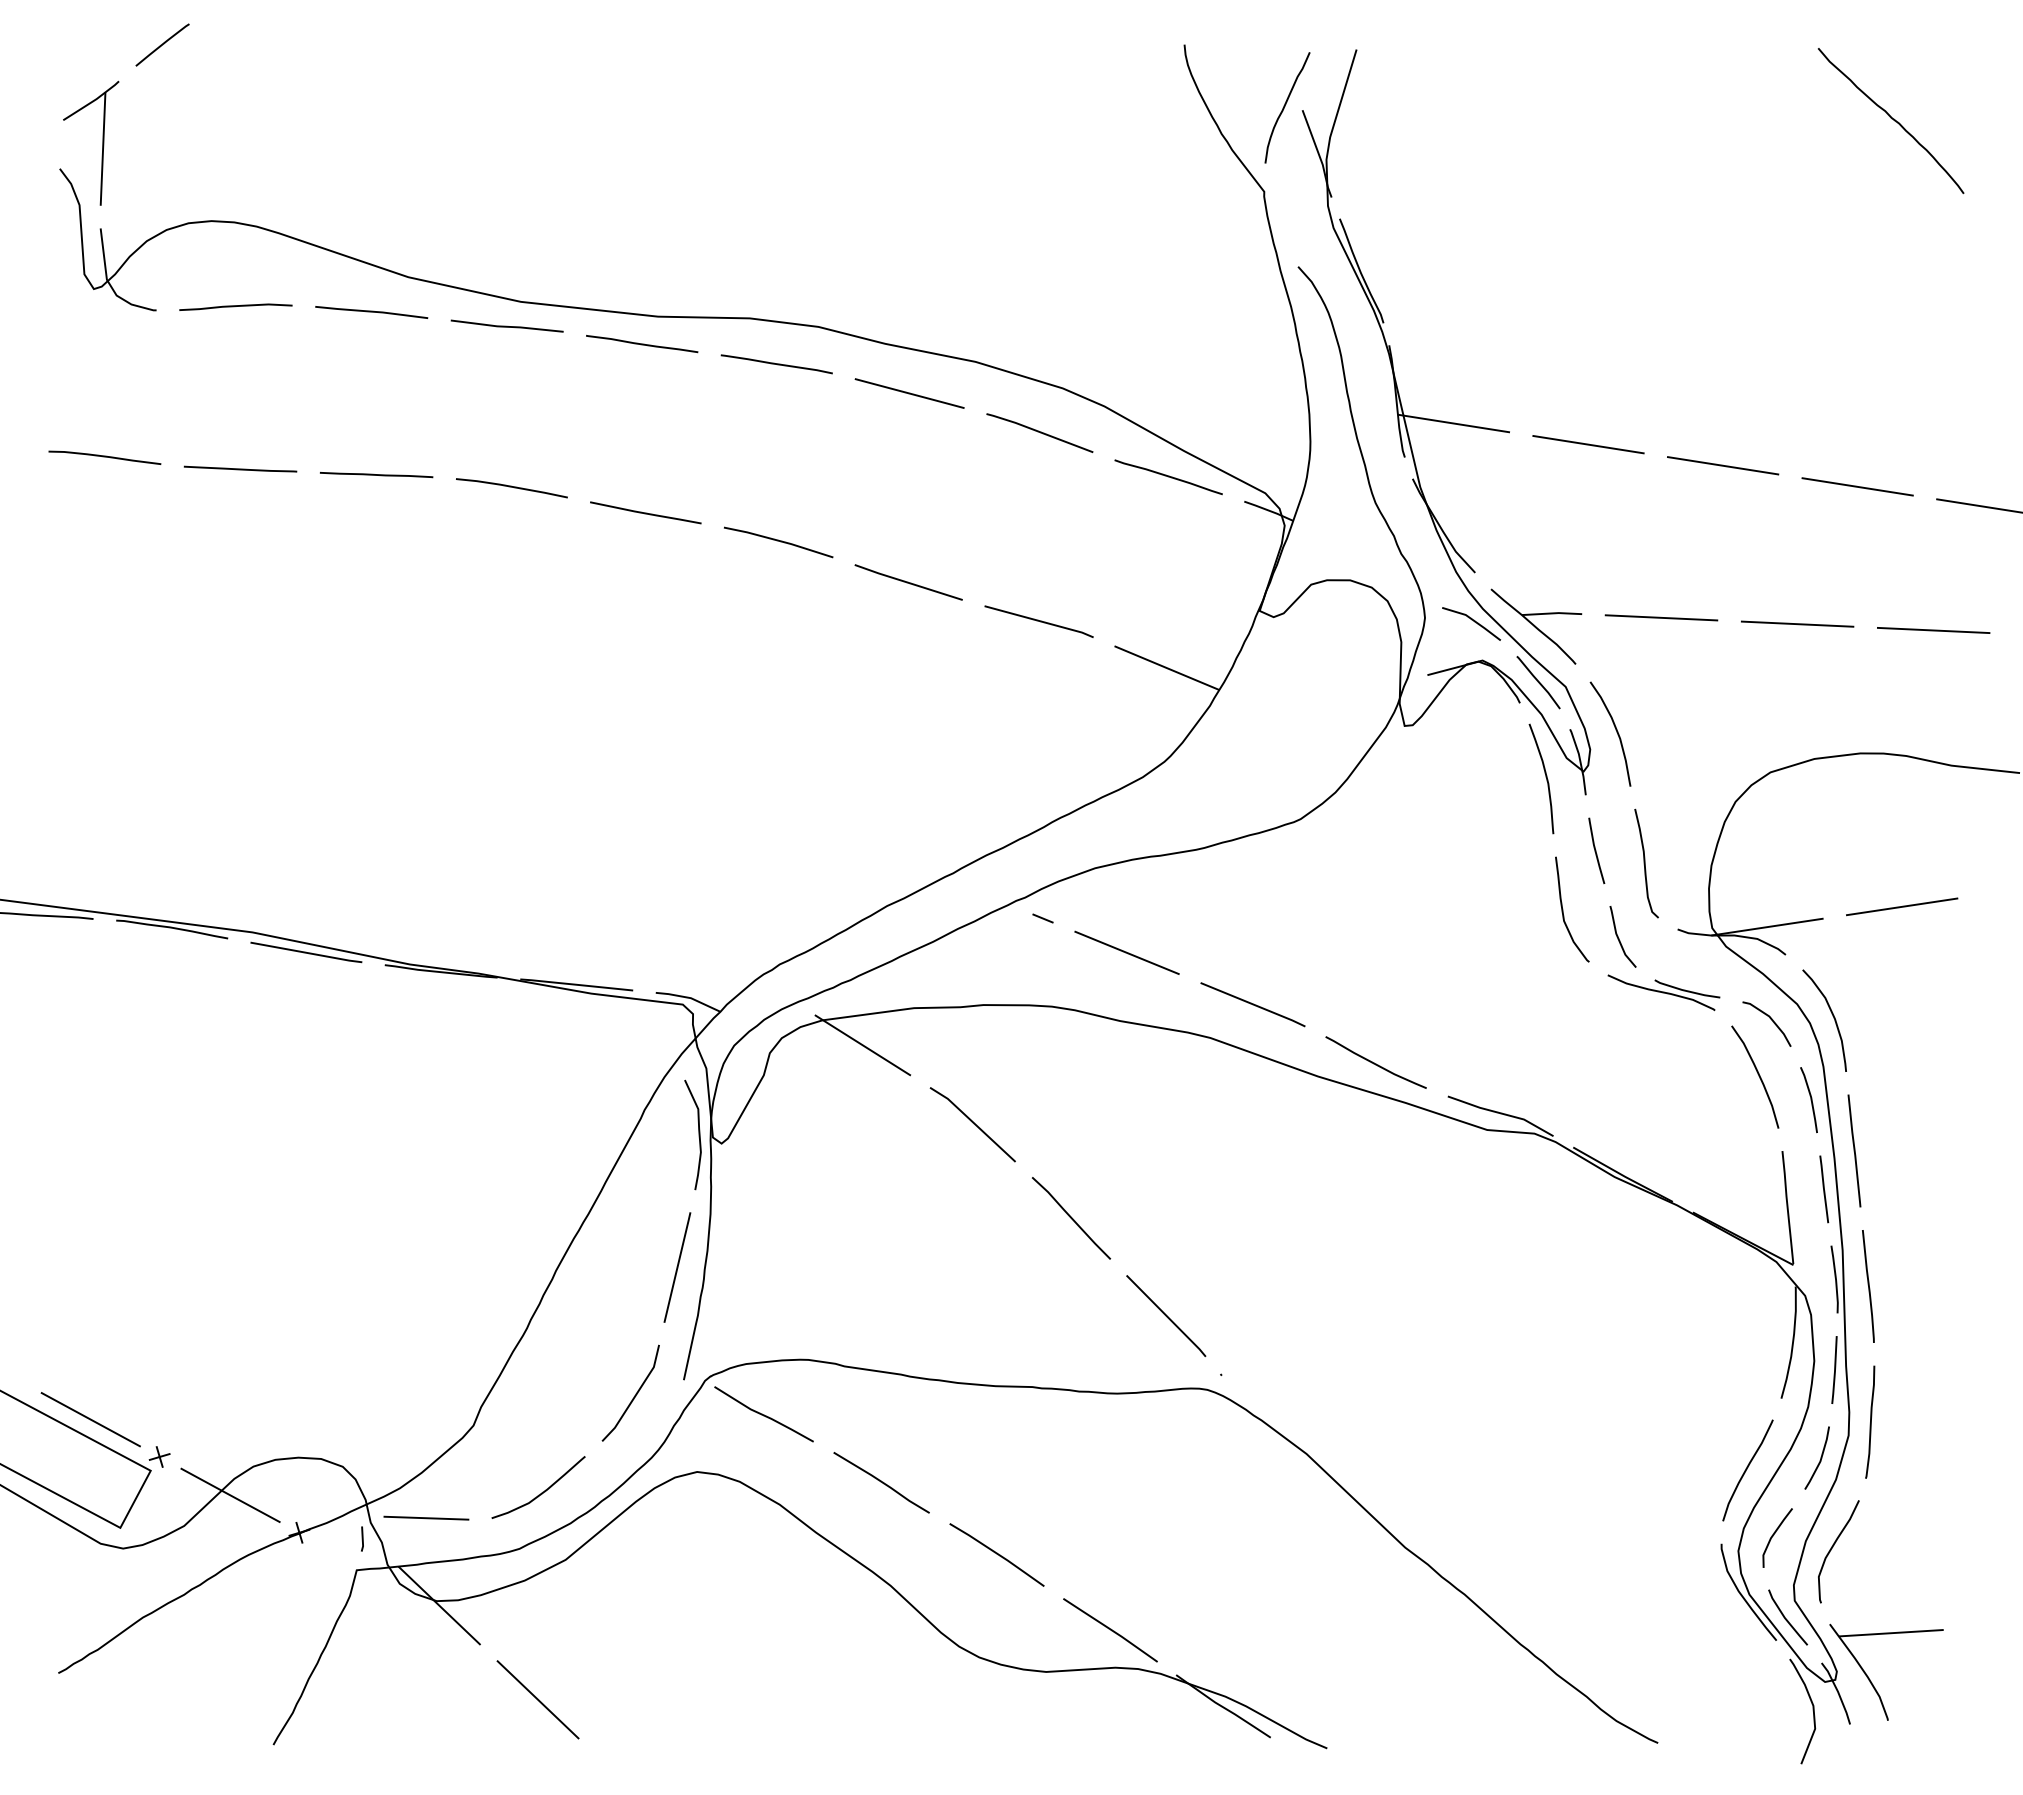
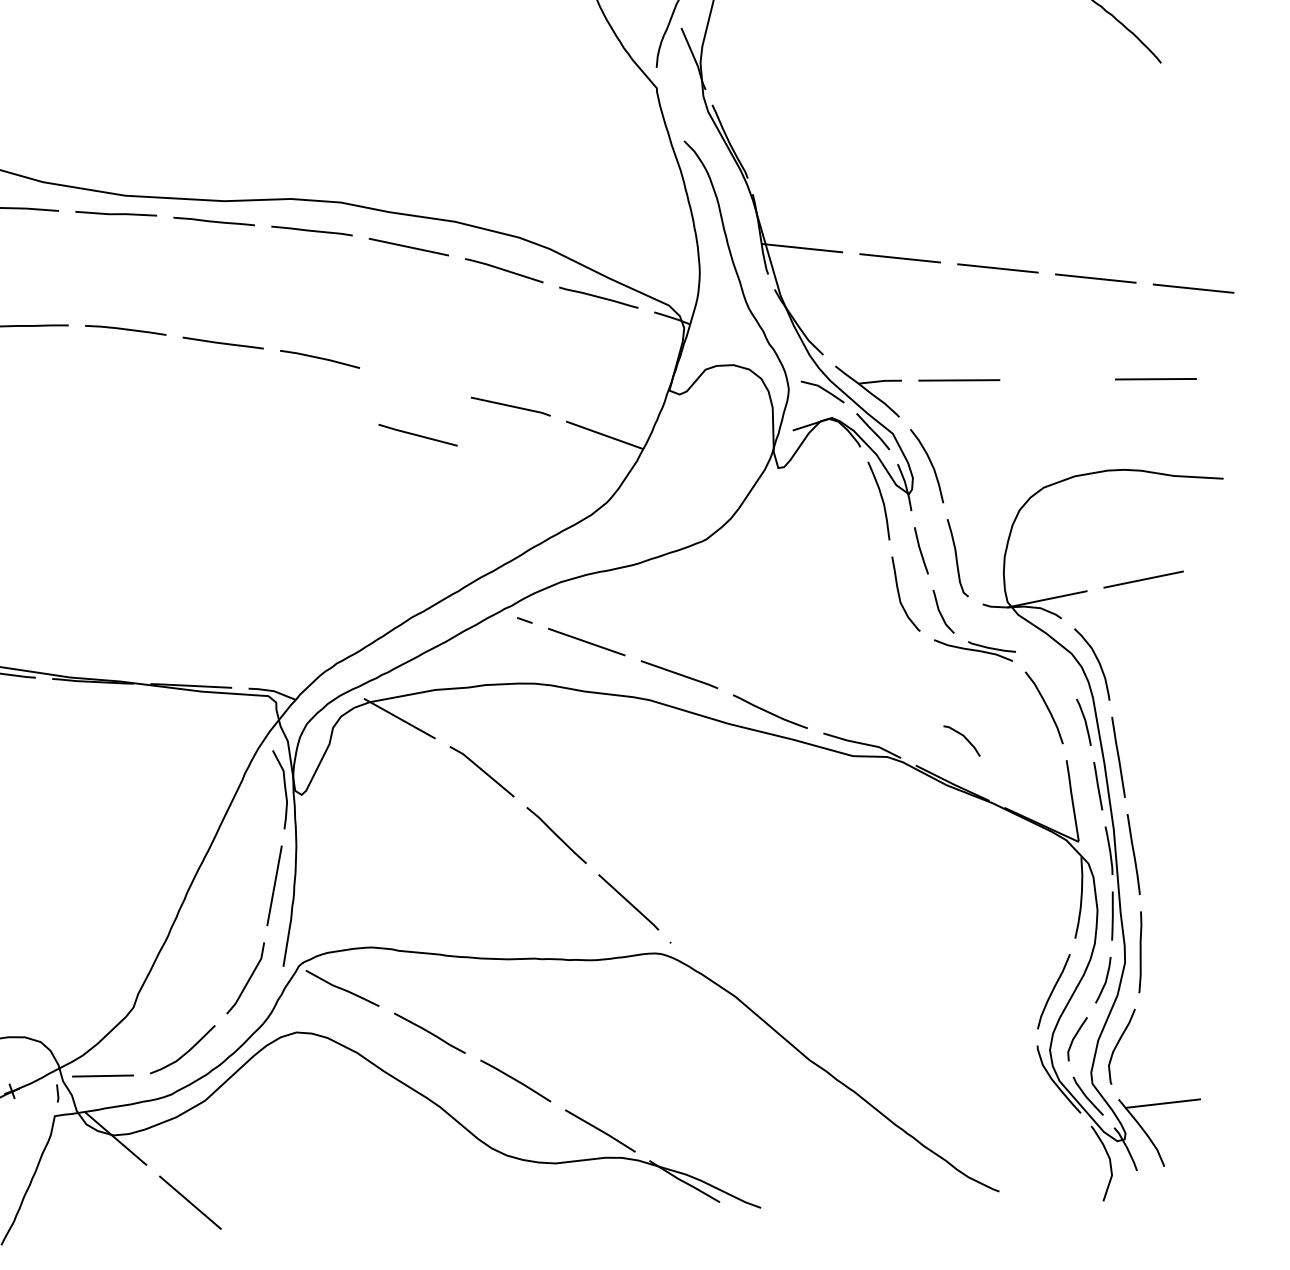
line: (908, 582) -> (417, 435), moved
line: (1797, 623) -> (1057, 379), removed
line: (1770, 1019) -> (964, 737), moved

